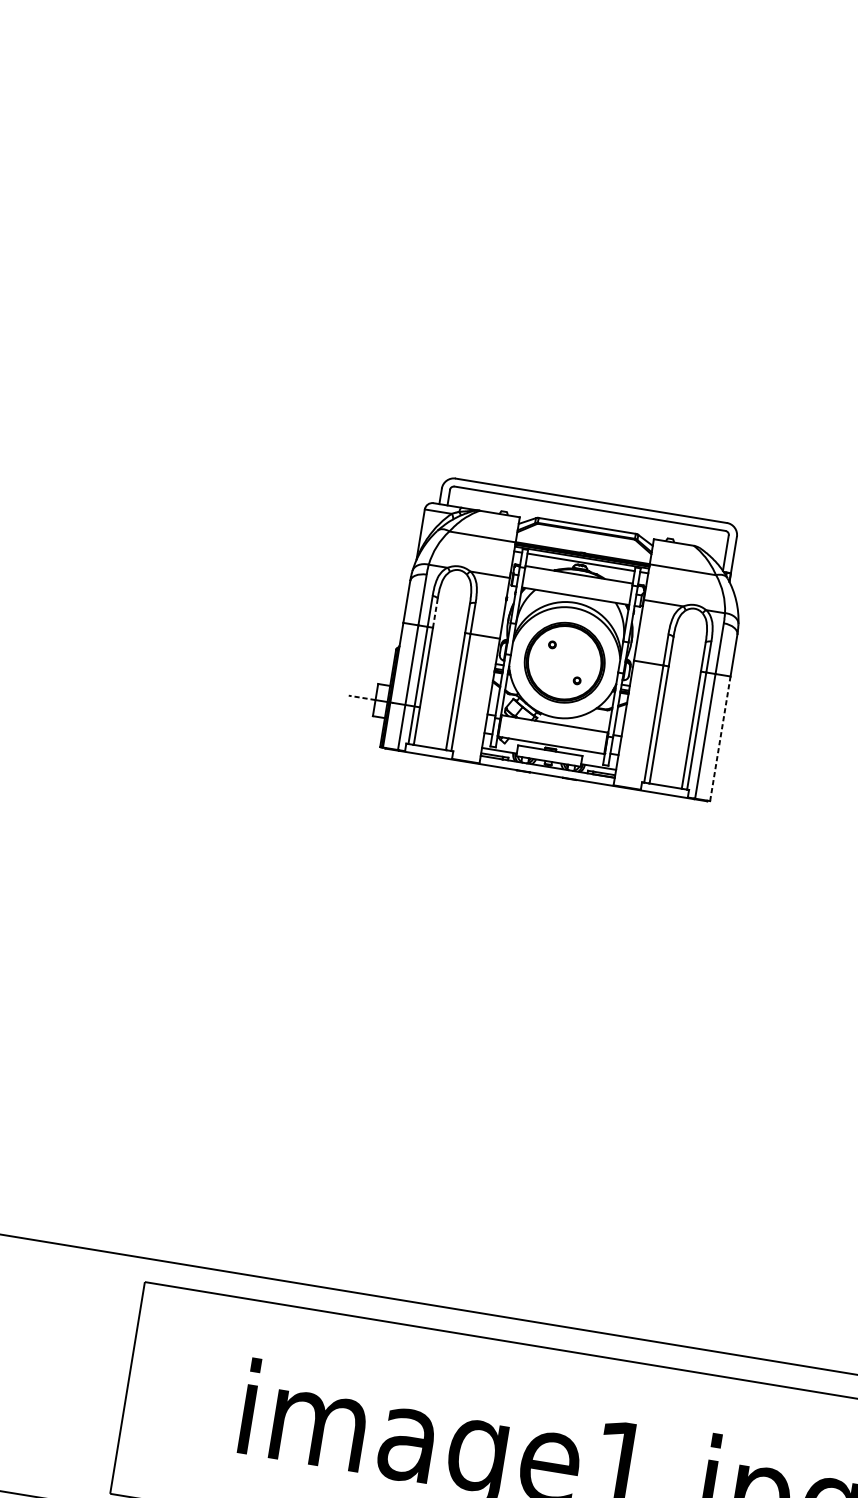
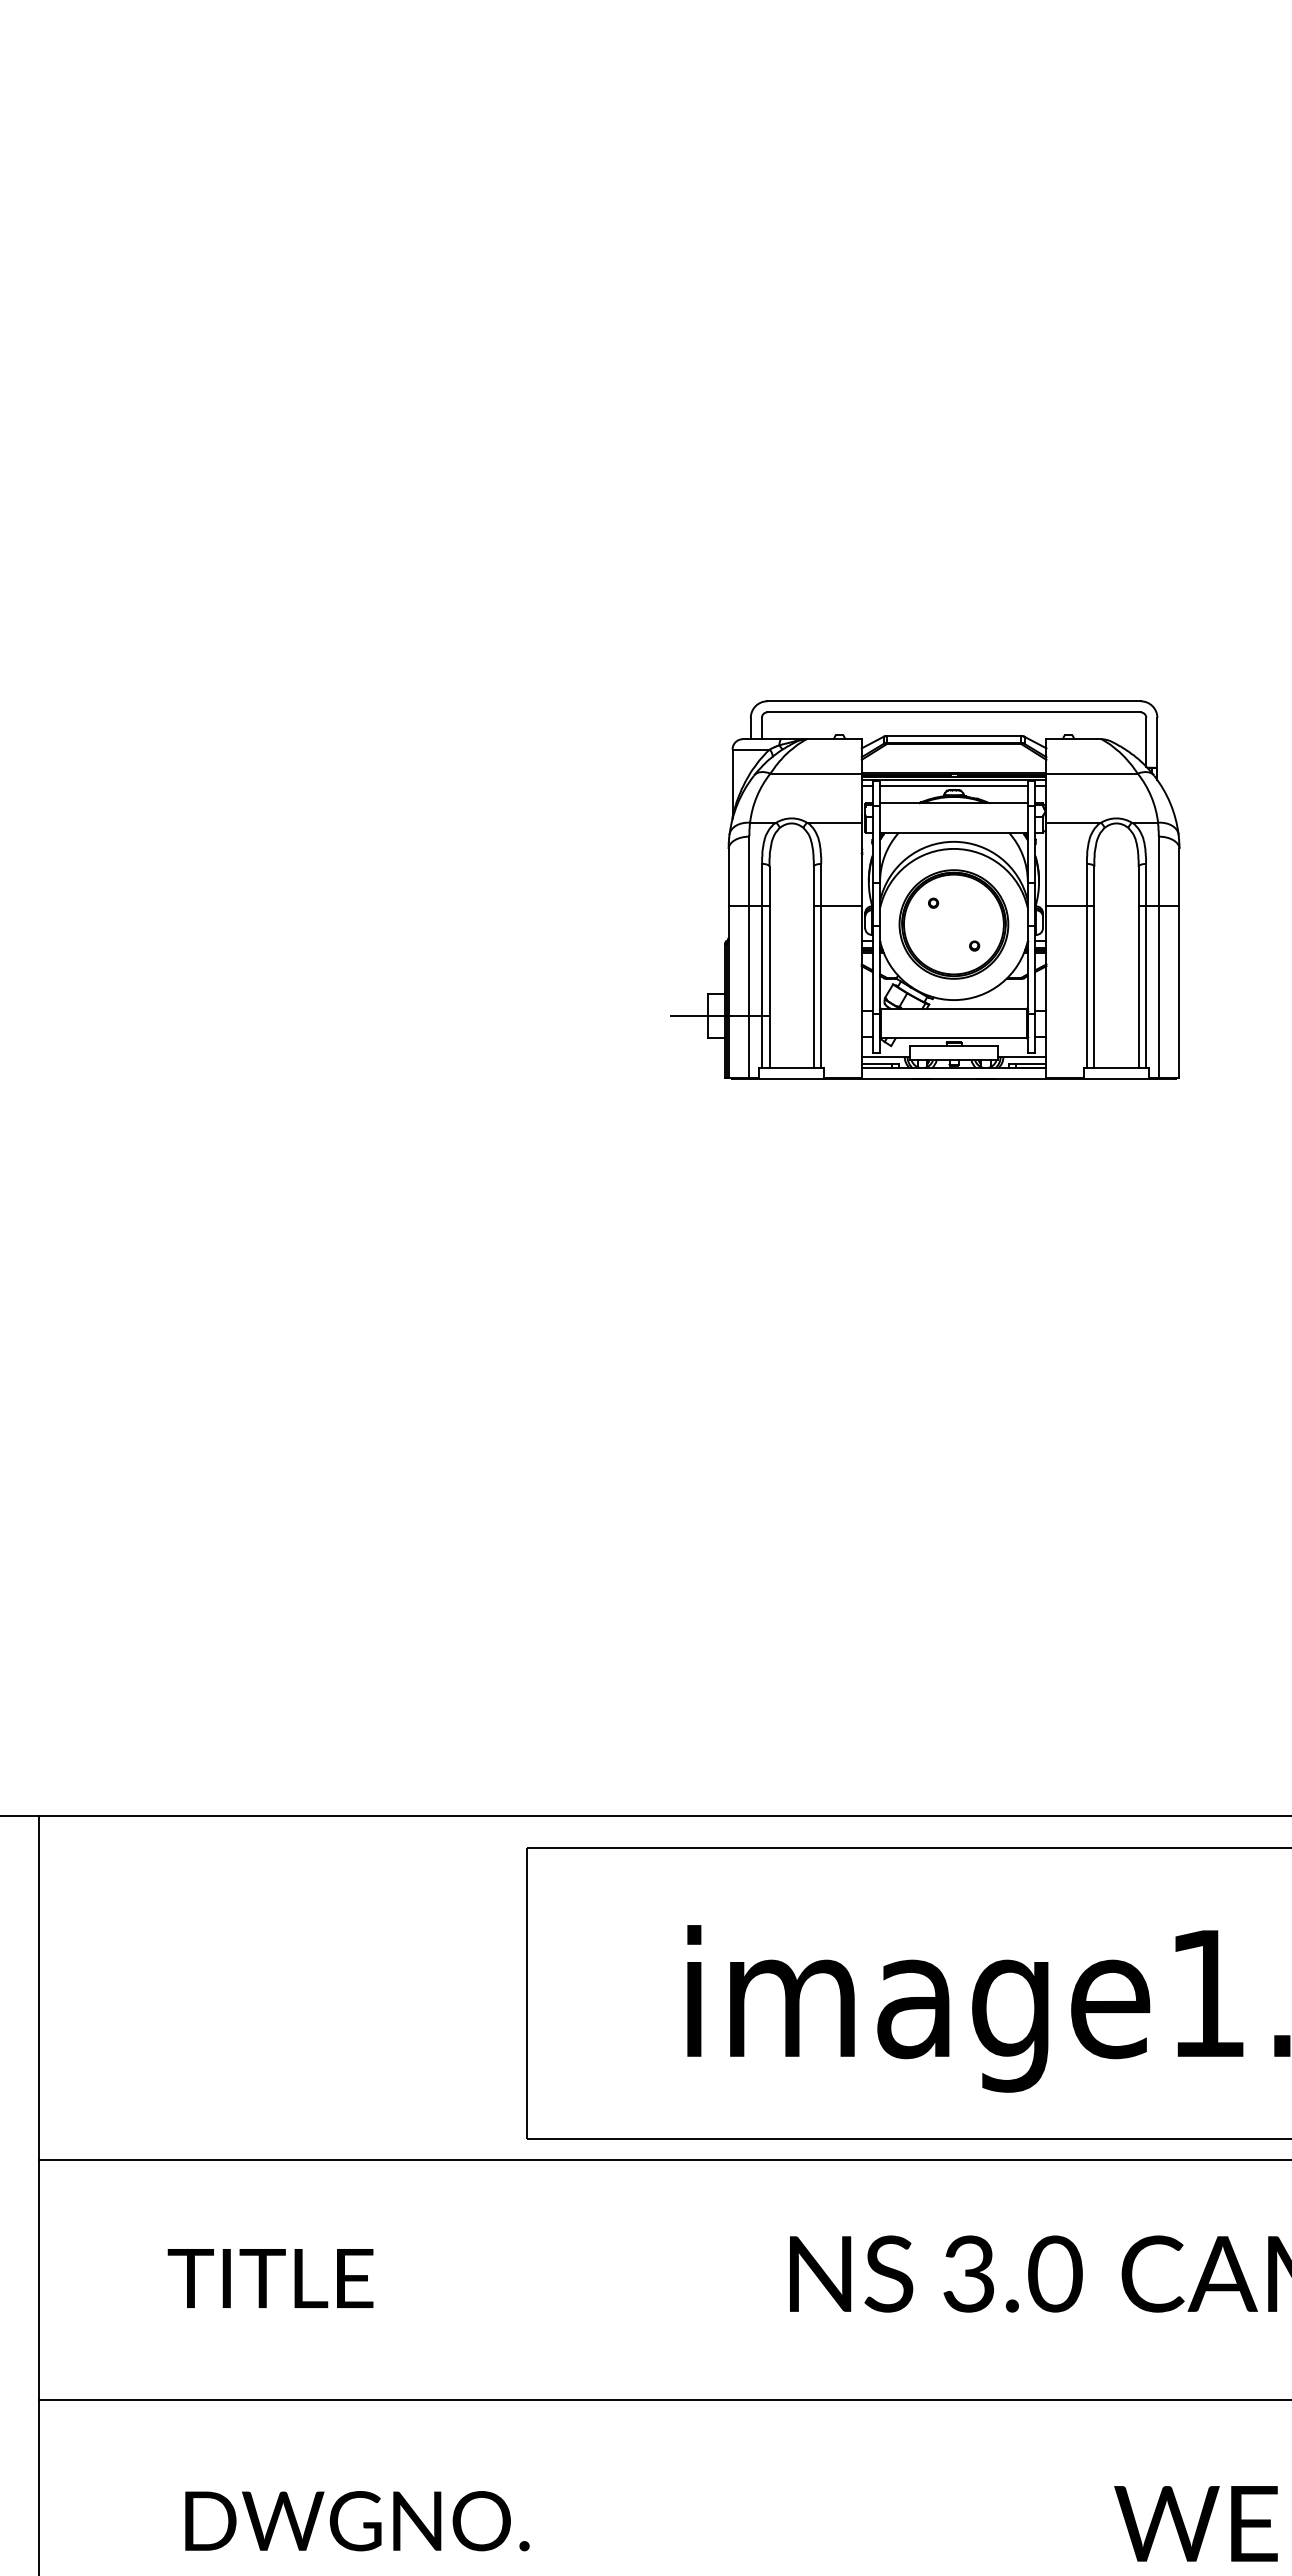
line: (435, 613) -> (769, 886), dashed -> solid
line: (361, 698) -> (689, 1016), dashed -> solid
line: (720, 738) -> (1179, 992), dashed -> solid

